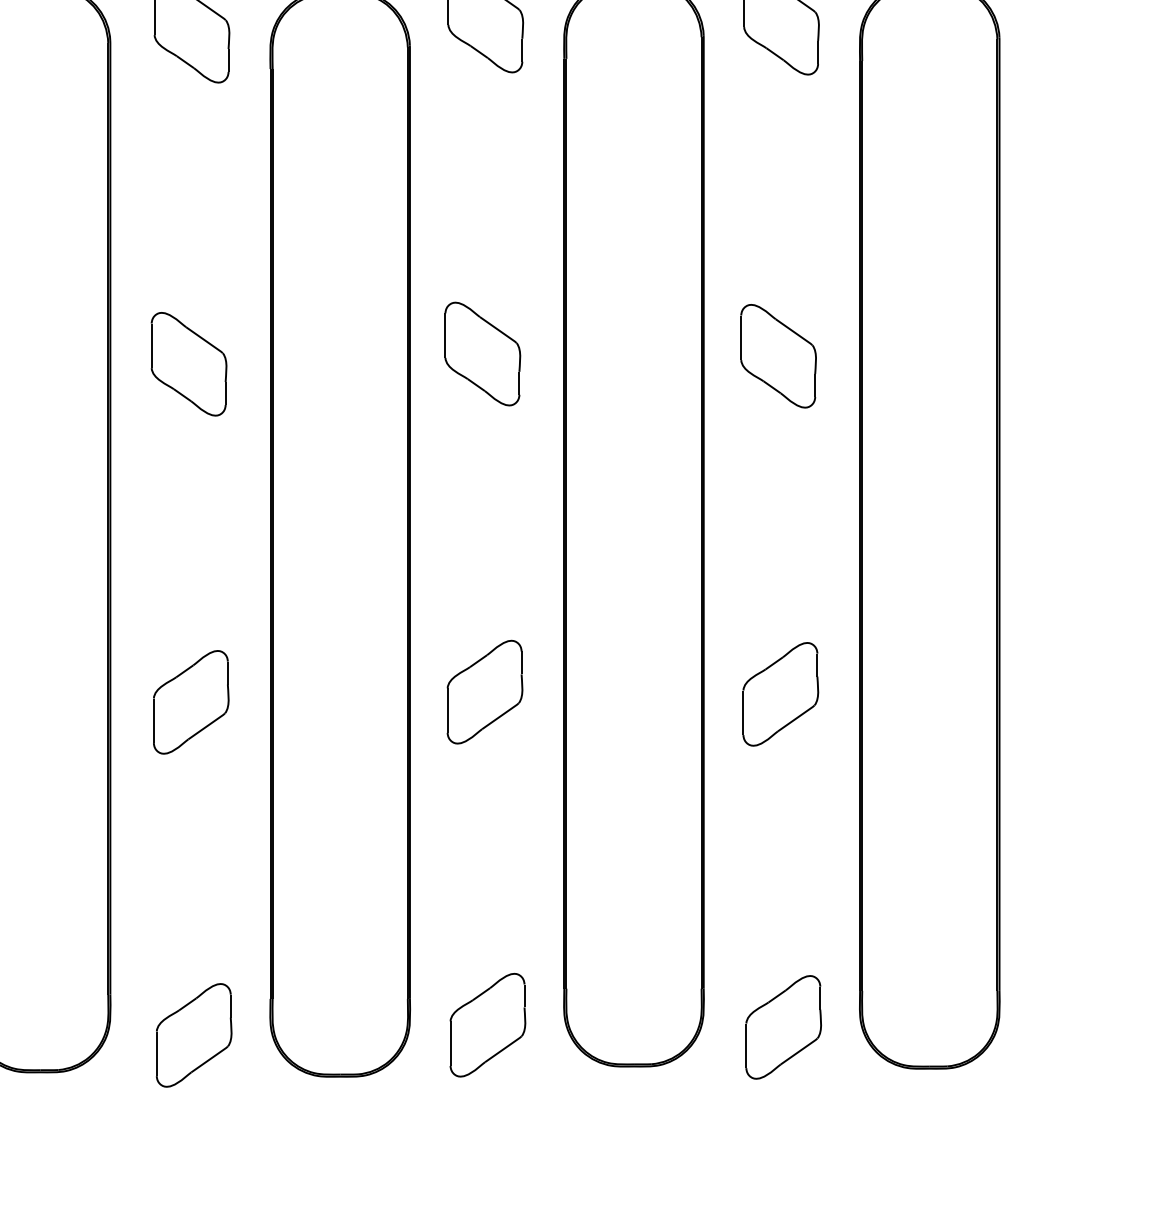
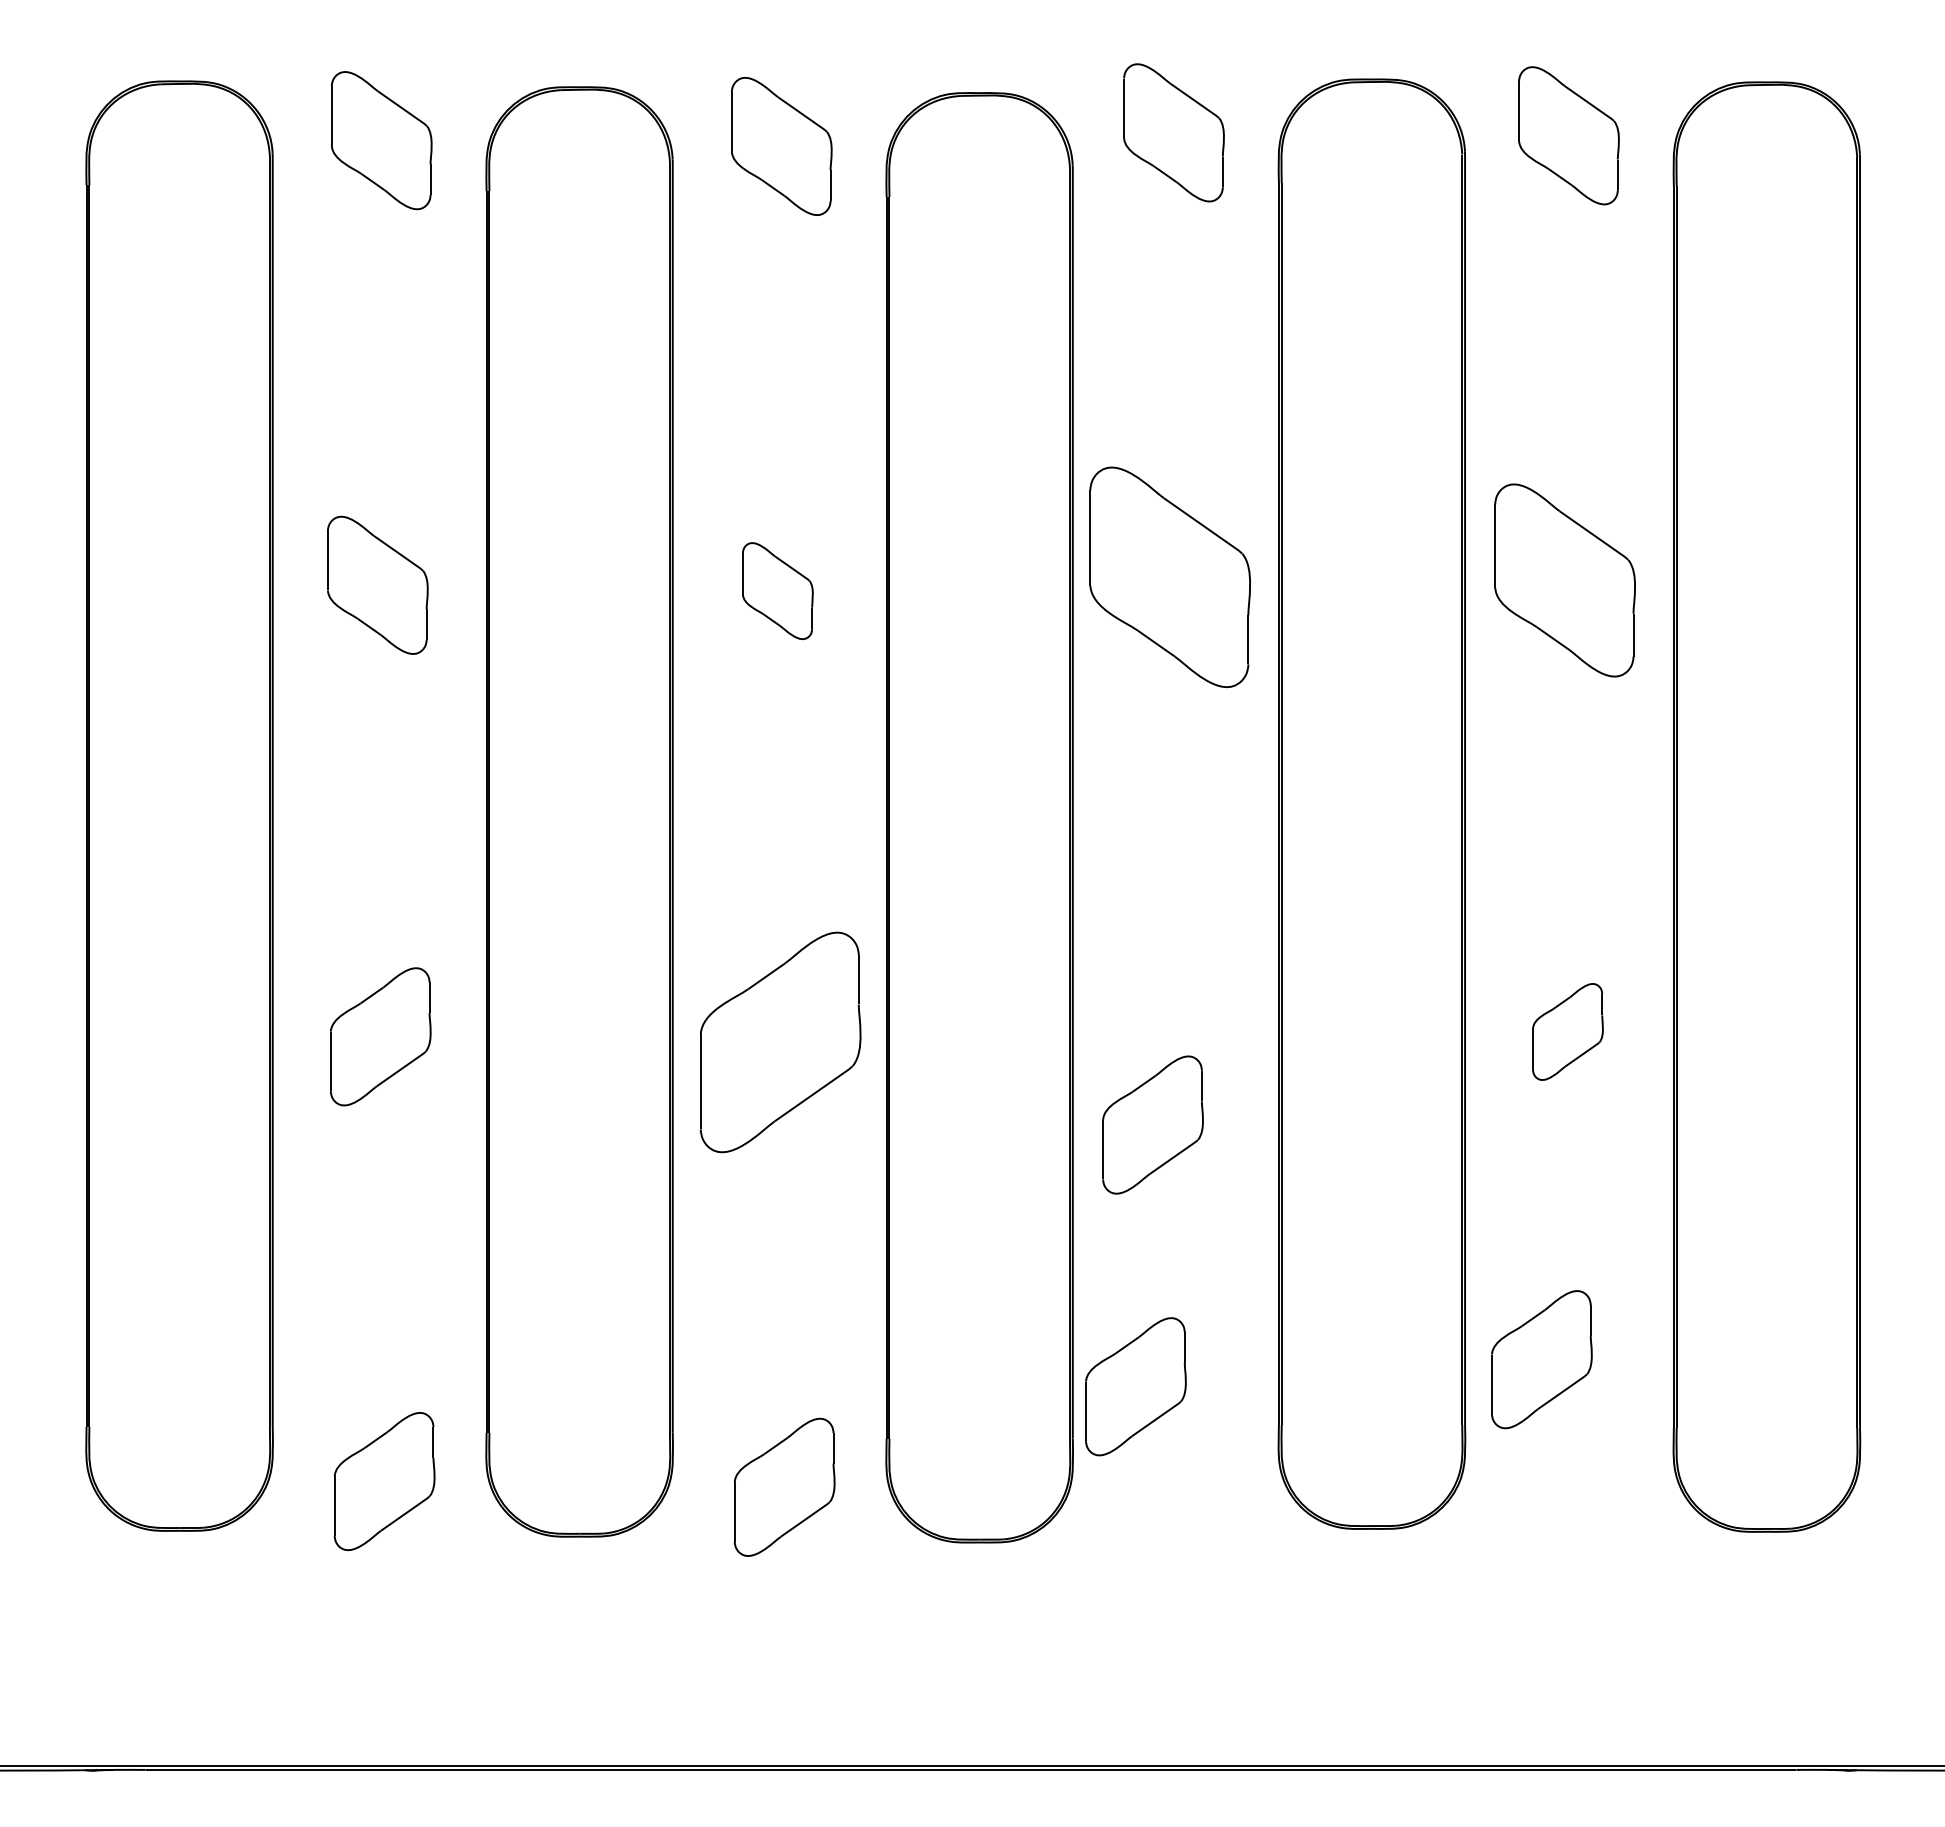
part: (482, 354) -> (1169, 577), size x1.6
part: (778, 356) -> (1564, 580), size x1.4
part: (188, 363) -> (777, 590), size x0.7
part: (484, 691) -> (1152, 1124), moved
part: (780, 694) -> (1567, 1031), size x0.7
part: (191, 702) -> (780, 1042), size x1.6
part: (487, 1025) -> (1135, 1386), moved
part: (783, 1027) -> (1541, 1359), moved

